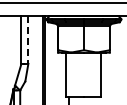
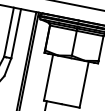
line: (28, 40) -> (16, 34), dashed -> solid

